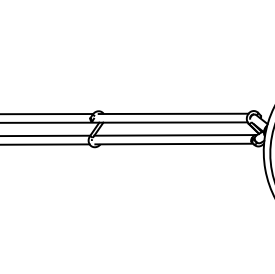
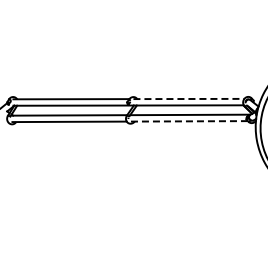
line: (174, 114) -> (189, 99), solid -> dashed
line: (174, 144) -> (189, 121), solid -> dashed

